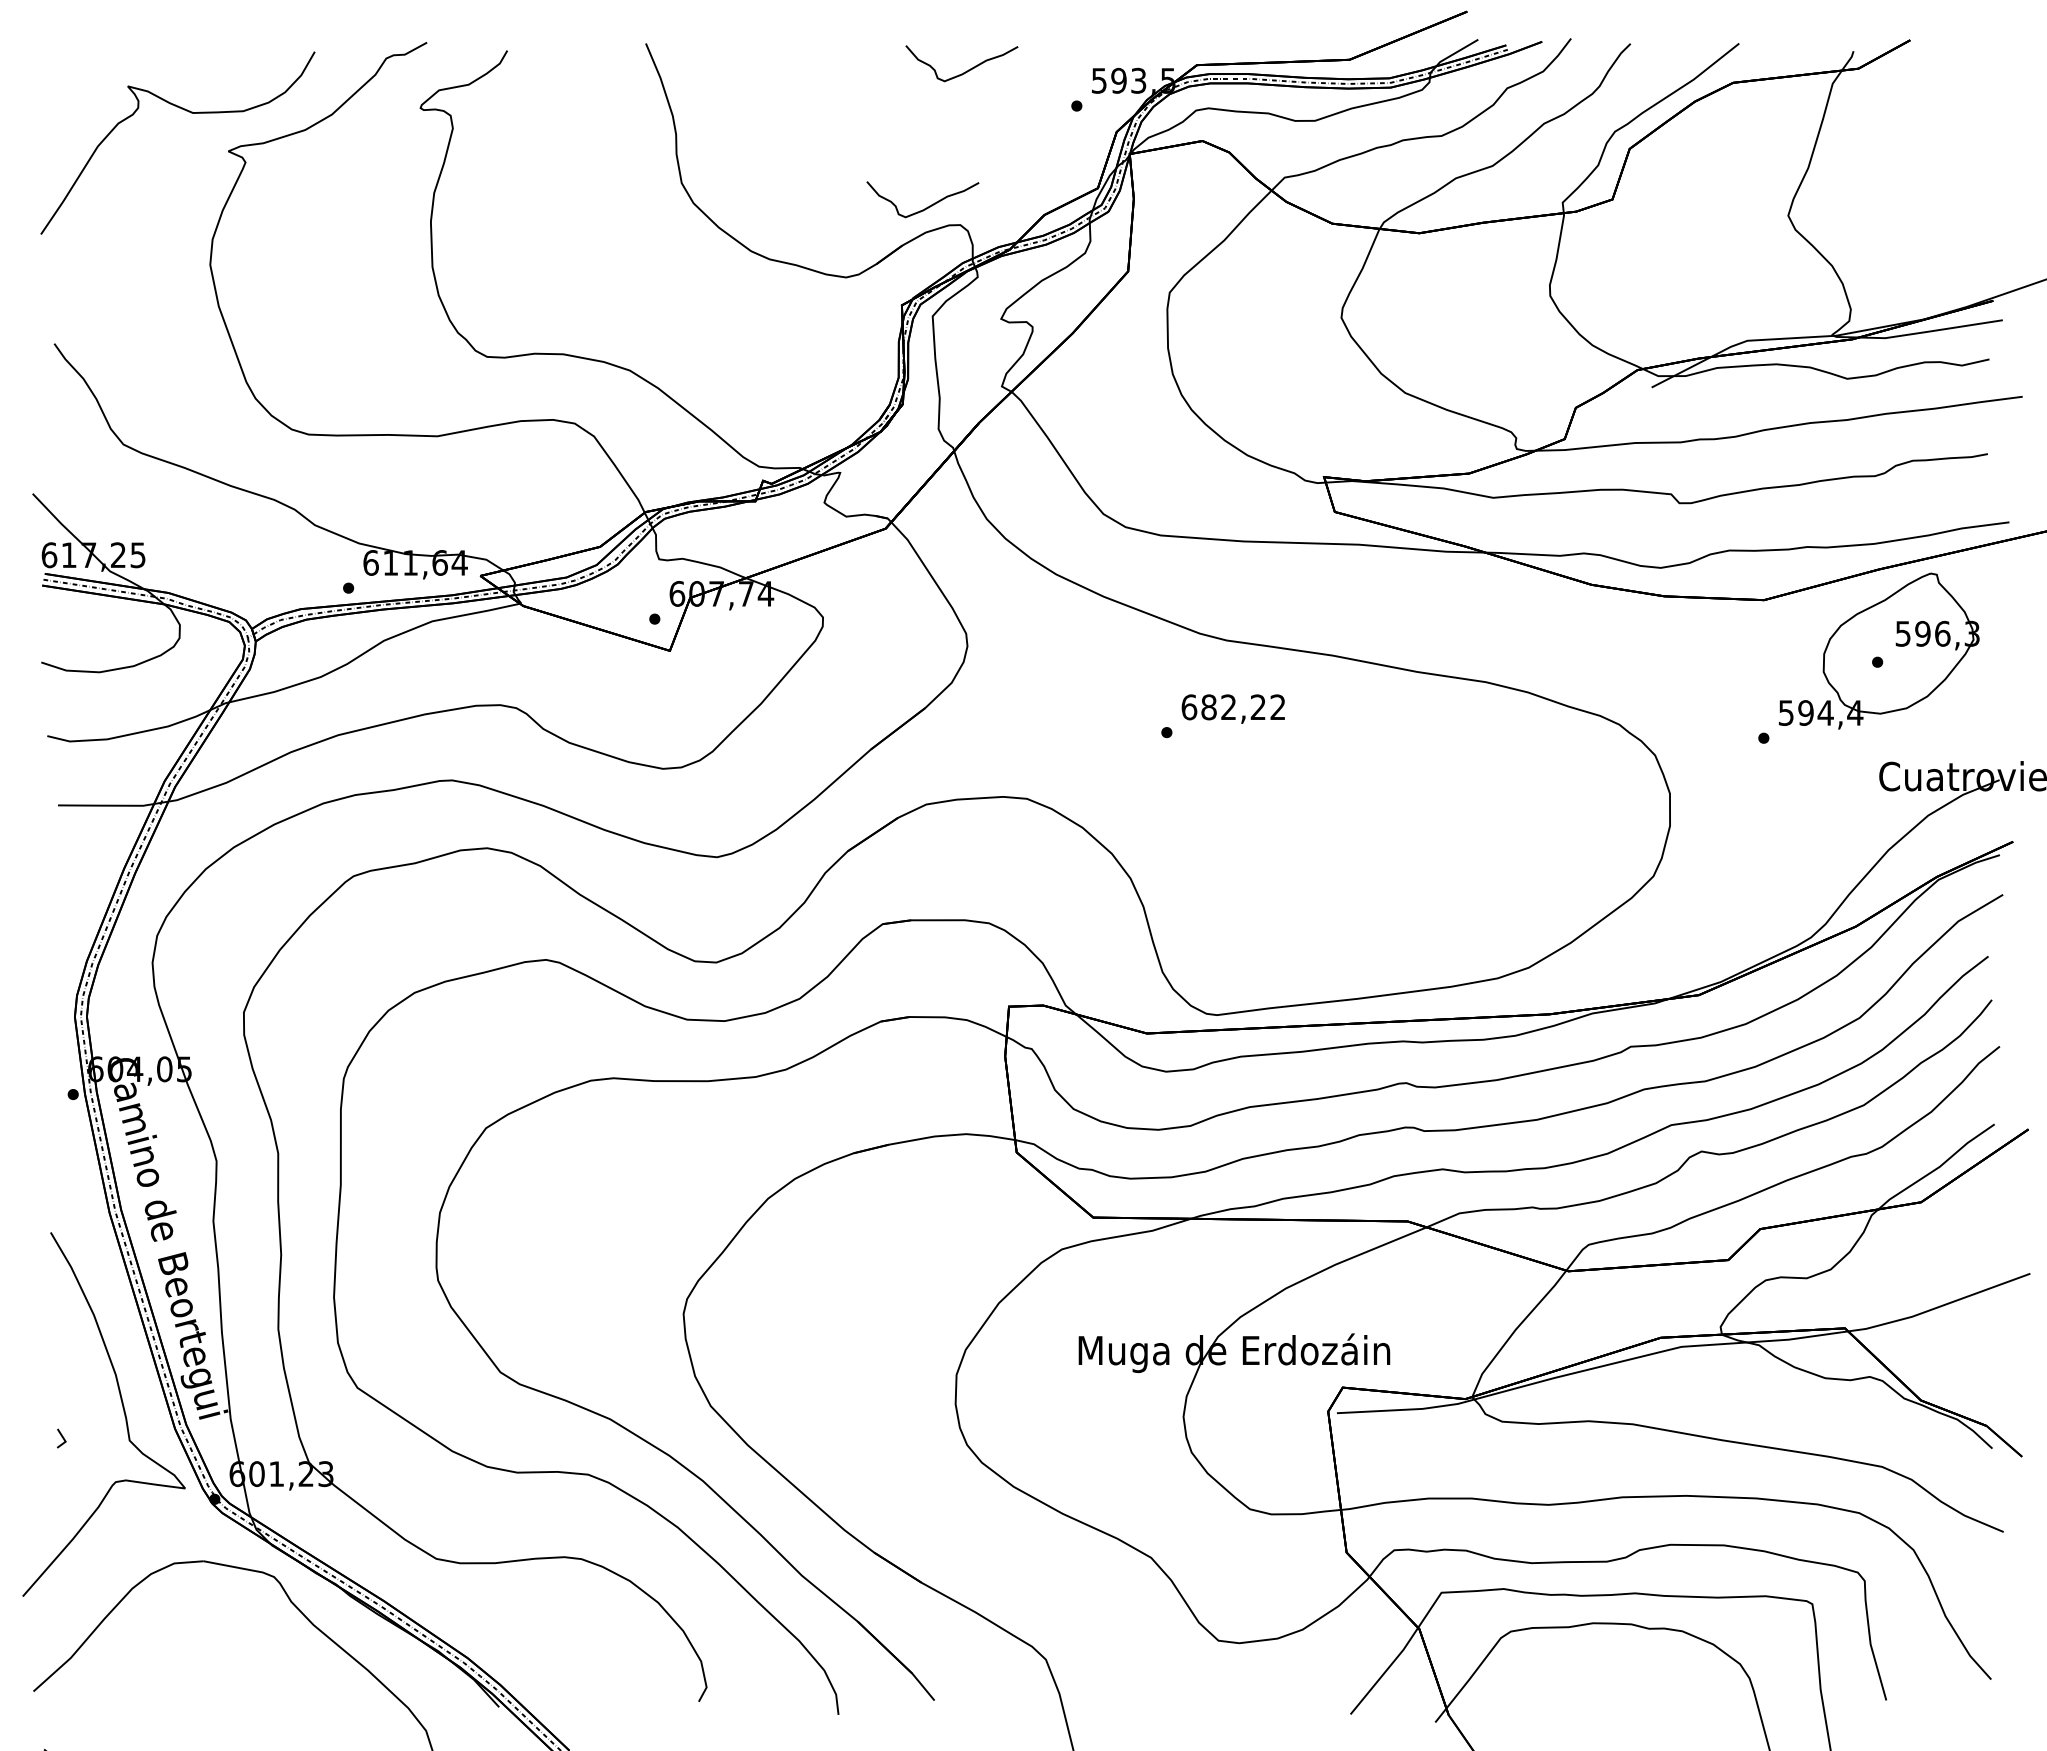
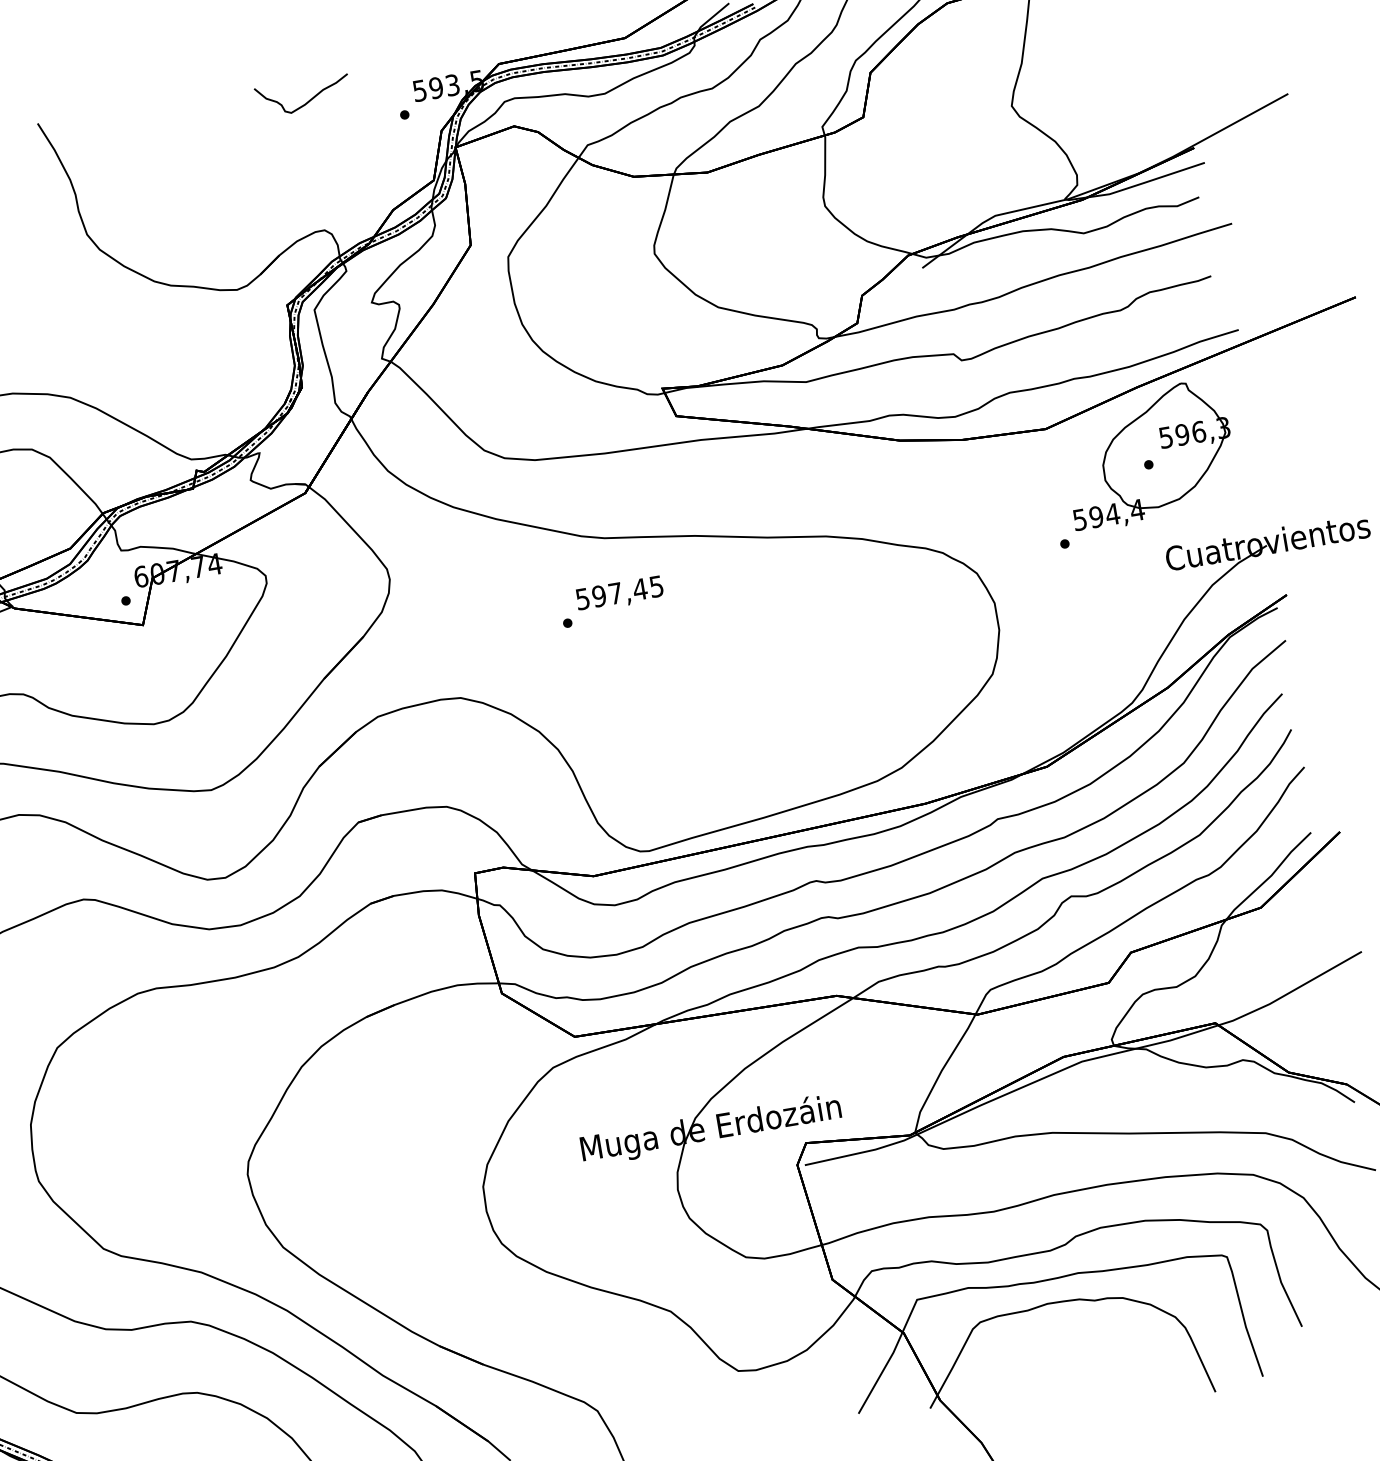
curve: (927, 206) -> (294, 219), removed
text: (1233, 707) -> (619, 592), 682,22 -> 597,45

